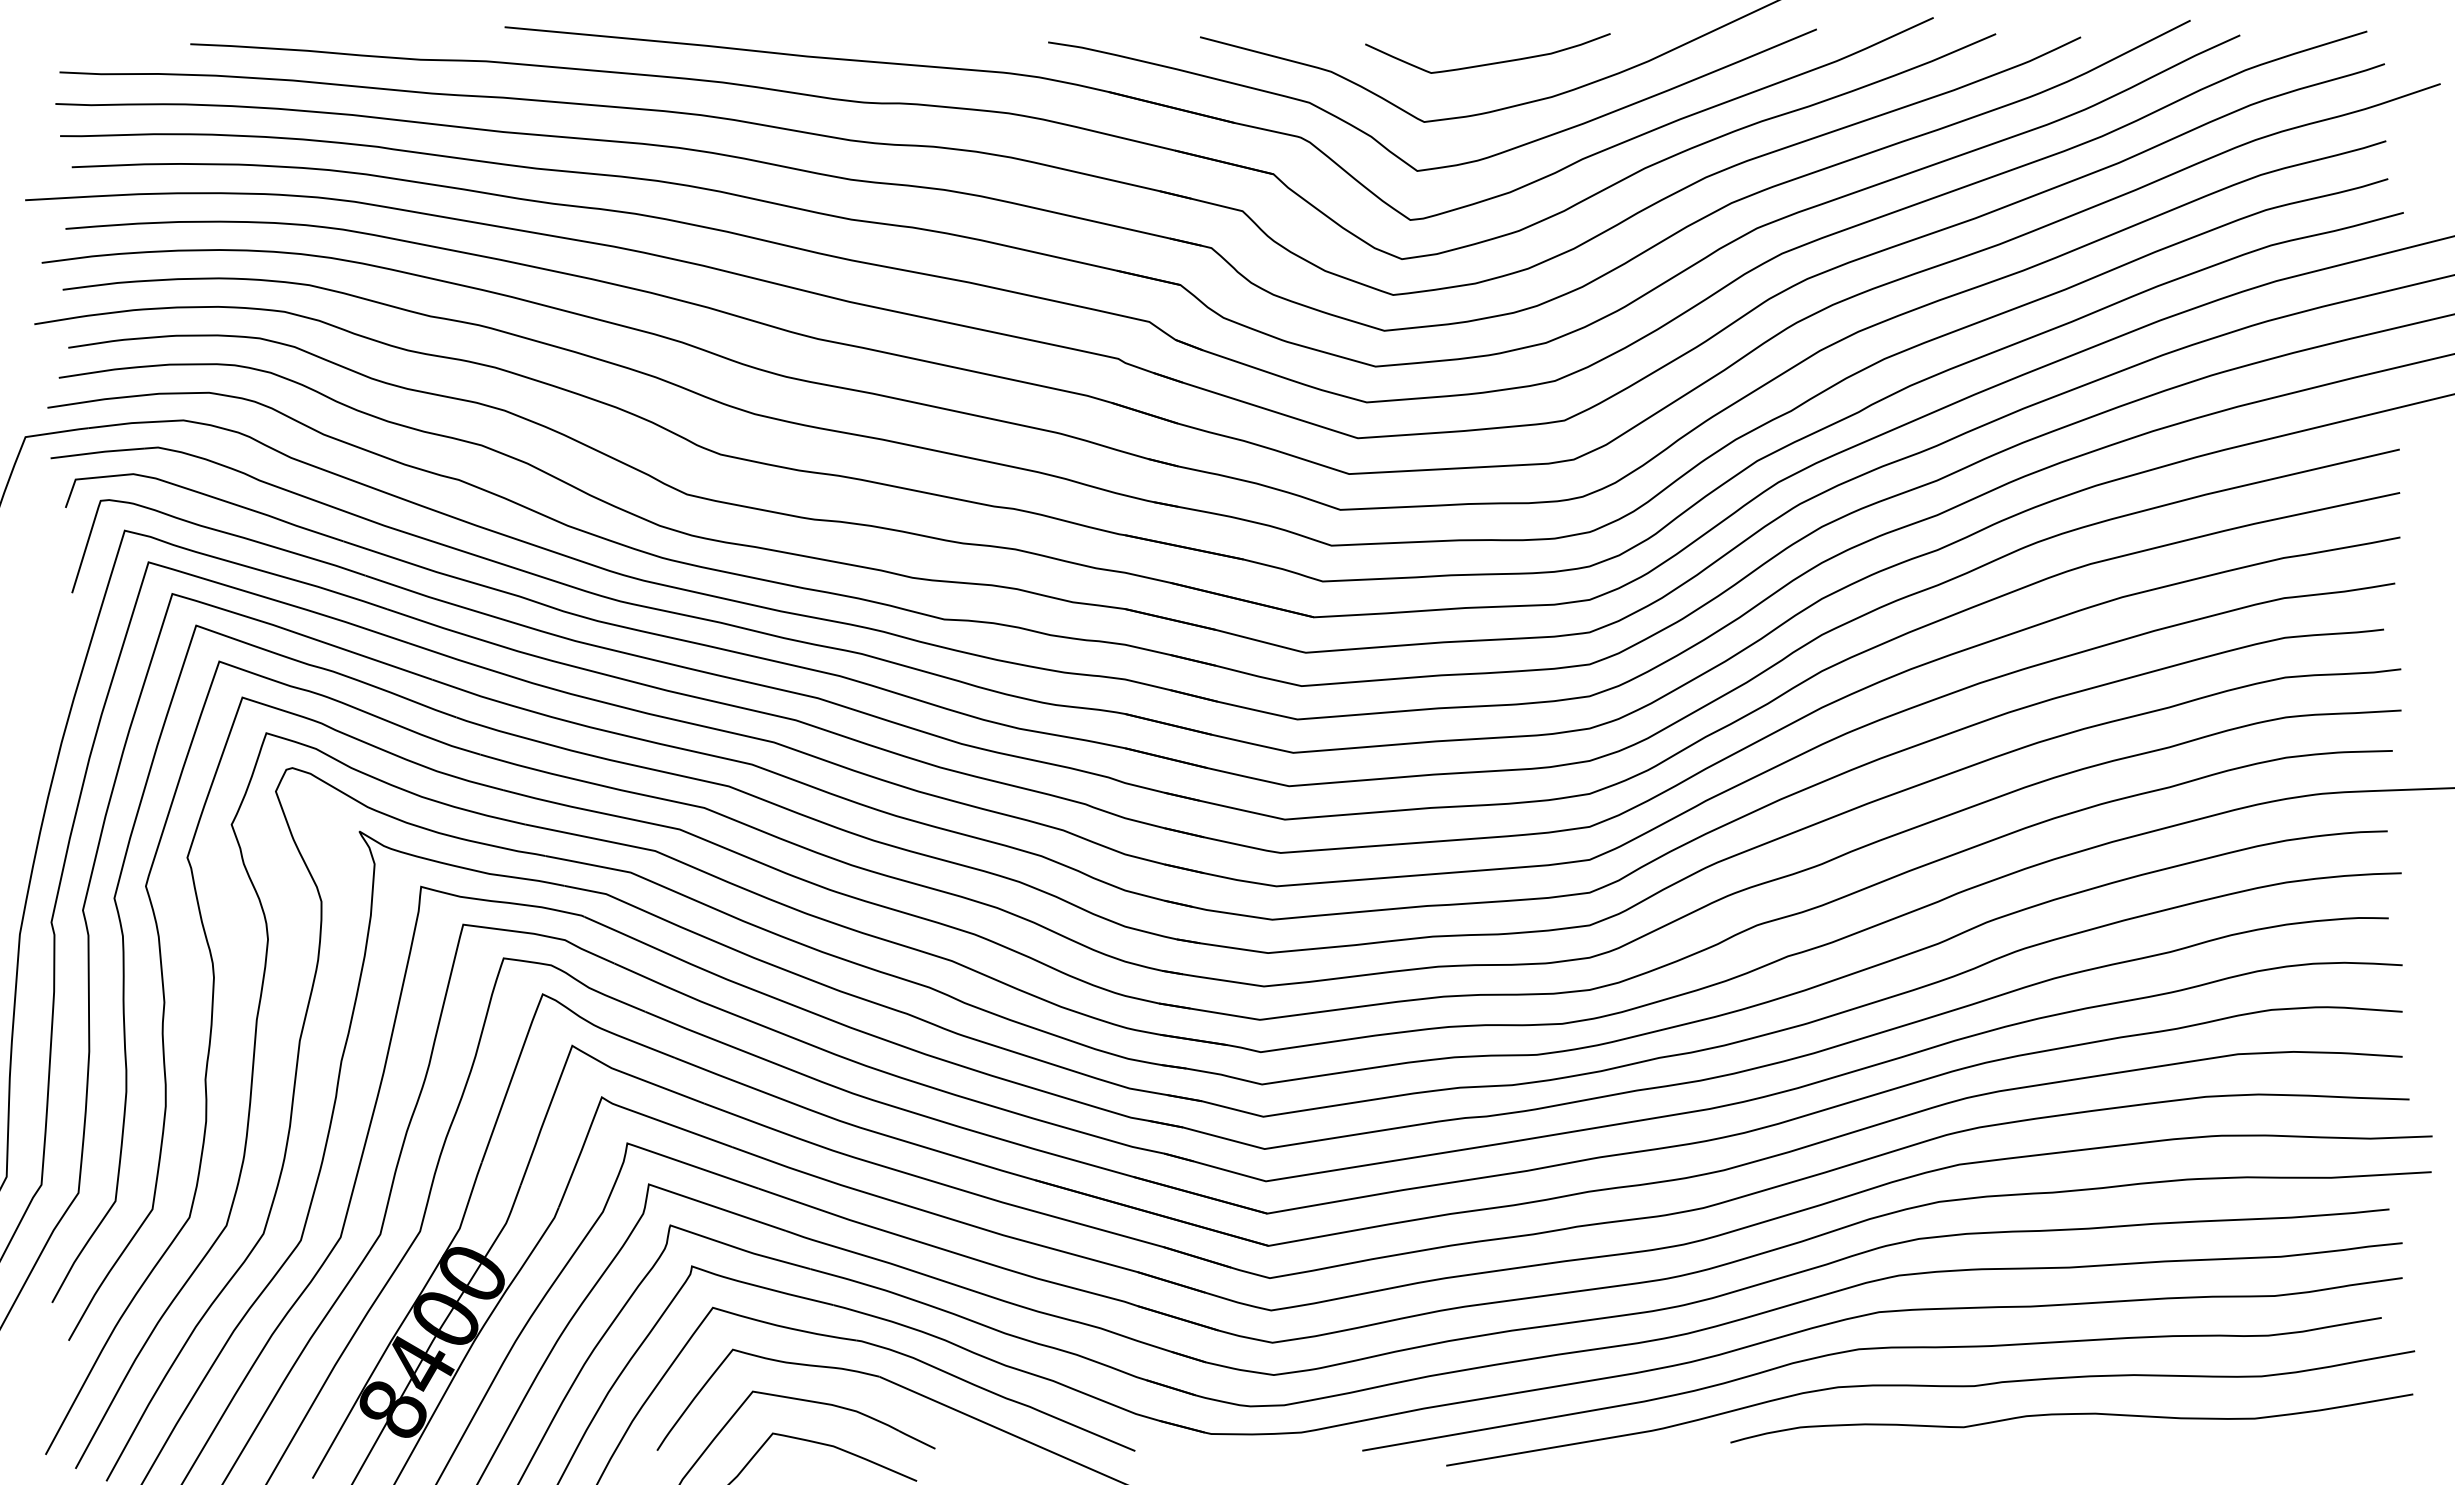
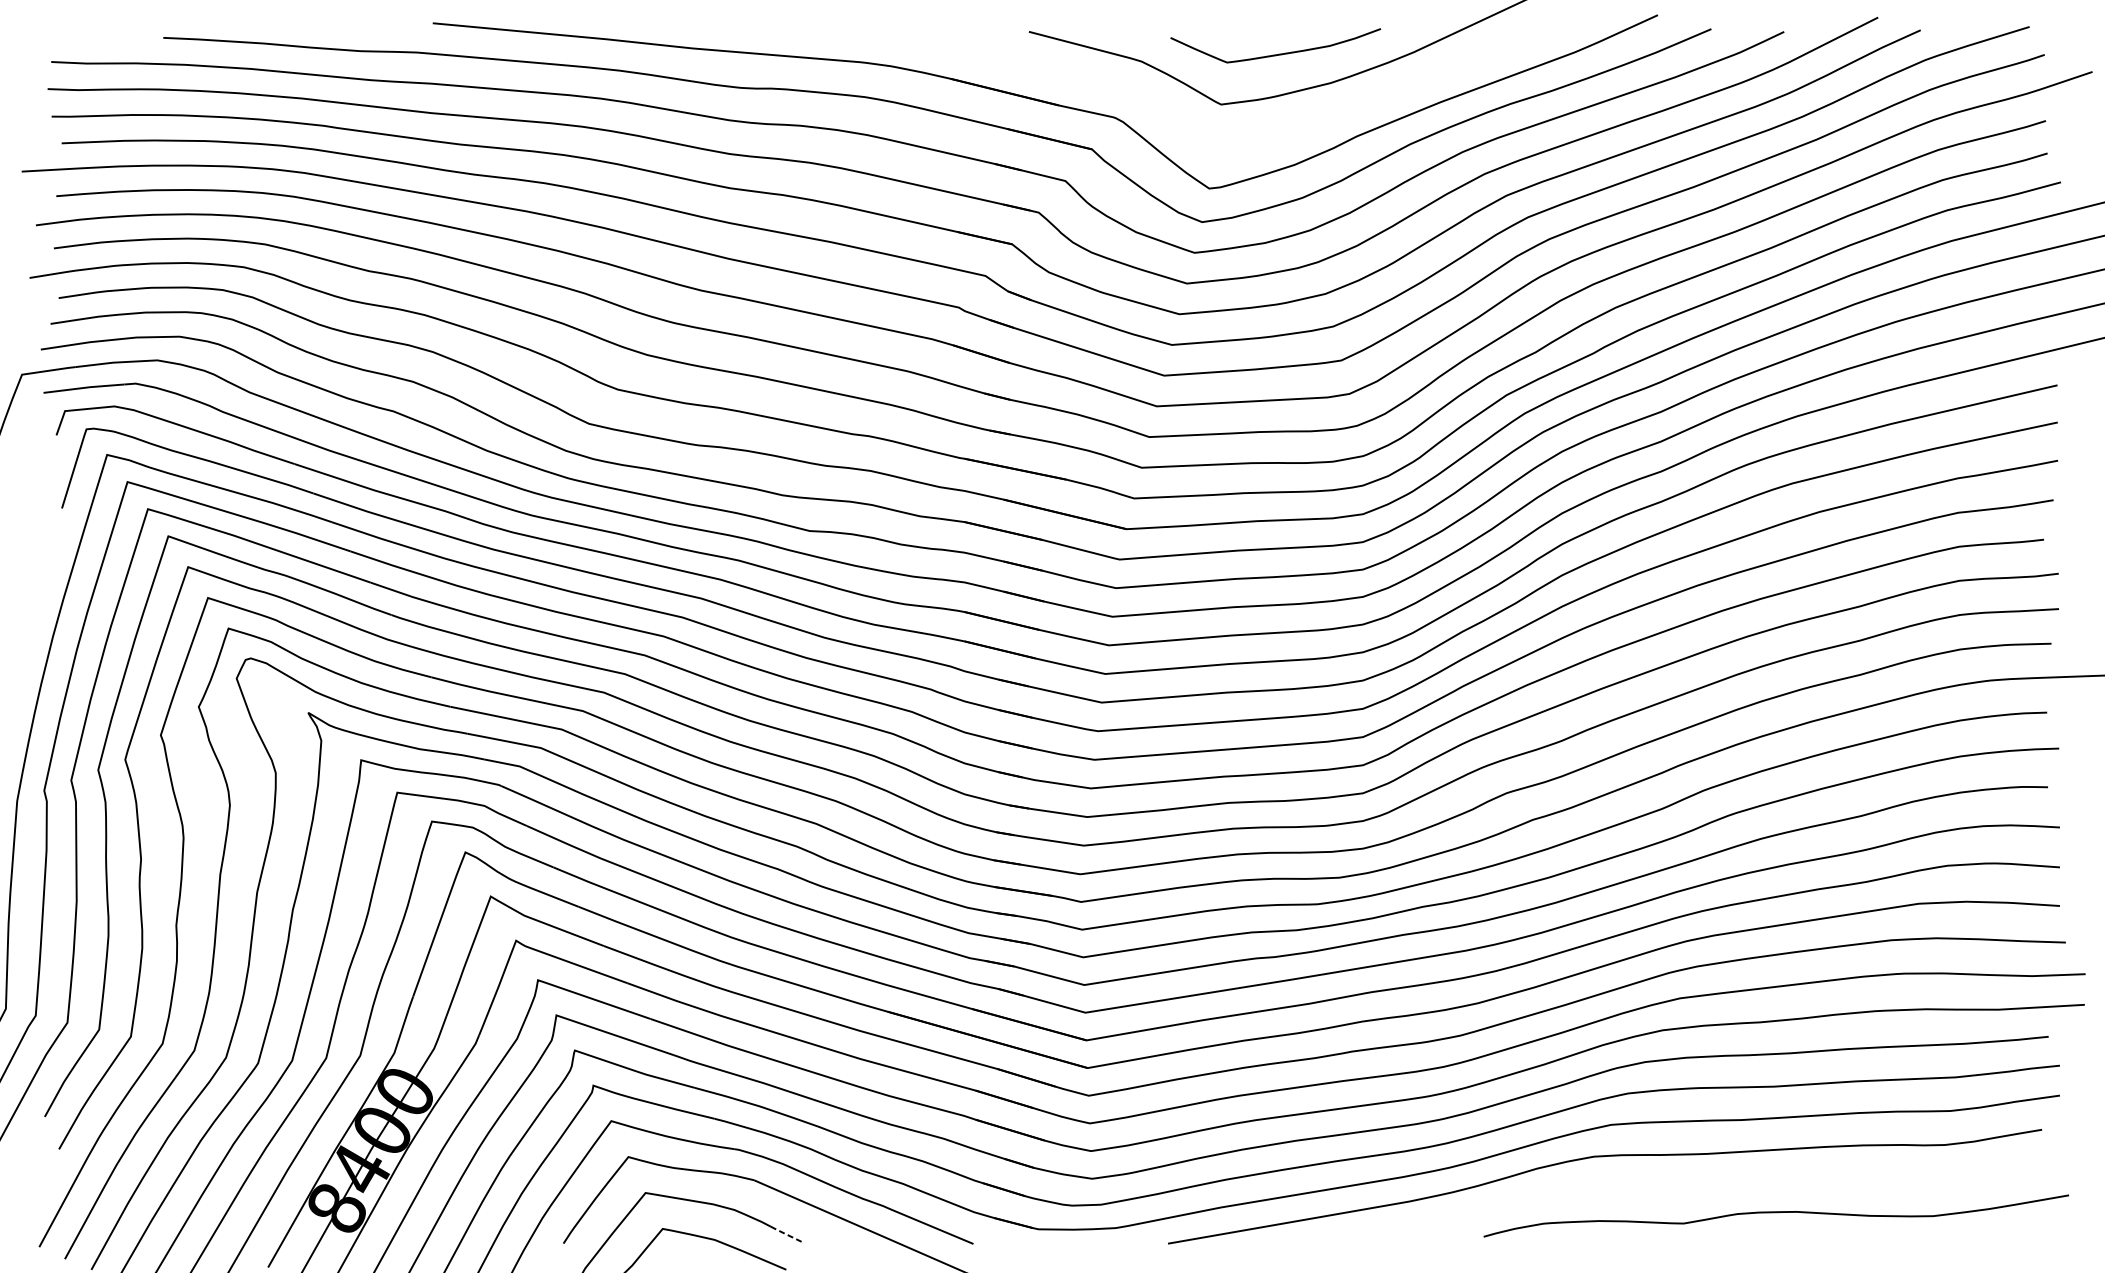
curve: (1393, 152) -> (1194, 130), removed
curve: (1930, 1386) -> (1655, 1188), removed
line: (916, 1439) -> (785, 1234), solid -> dashed

